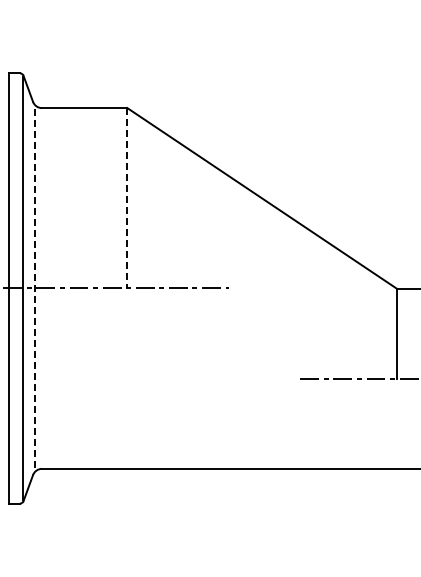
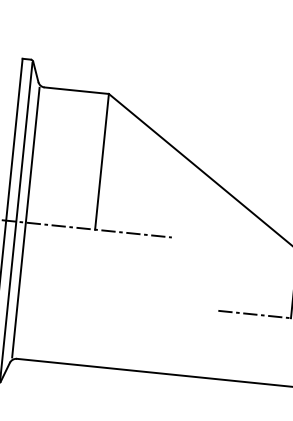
line: (127, 198) -> (102, 161), dashed -> solid
line: (35, 288) -> (25, 222), dashed -> solid

